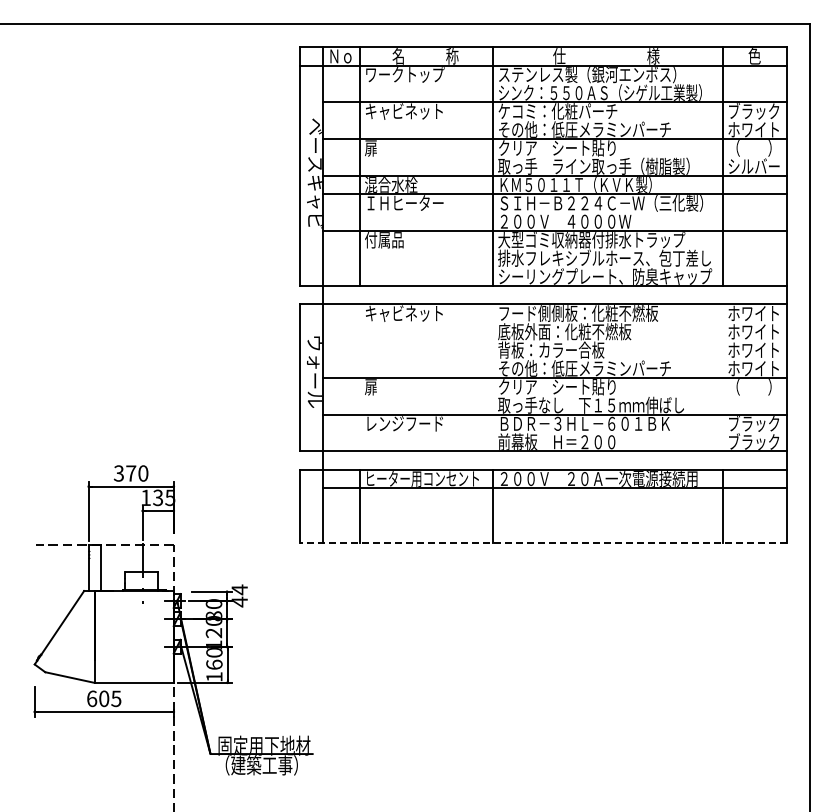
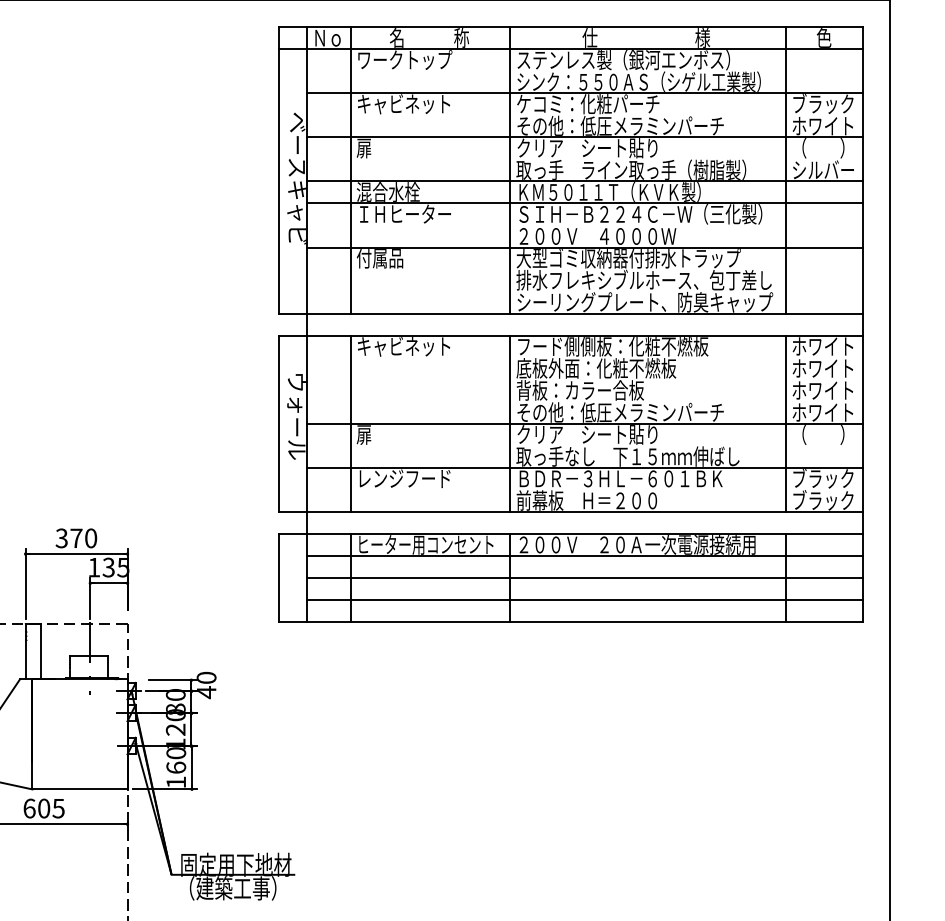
line: (359, 377) -> (350, 423), added
line: (493, 377) -> (510, 423), added
line: (722, 377) -> (785, 423), added
line: (554, 506) -> (584, 577), added
line: (554, 524) -> (584, 599), added
line: (543, 543) -> (570, 622), dashed -> solid
text: (239, 589) -> (206, 677), 44 -> 40

